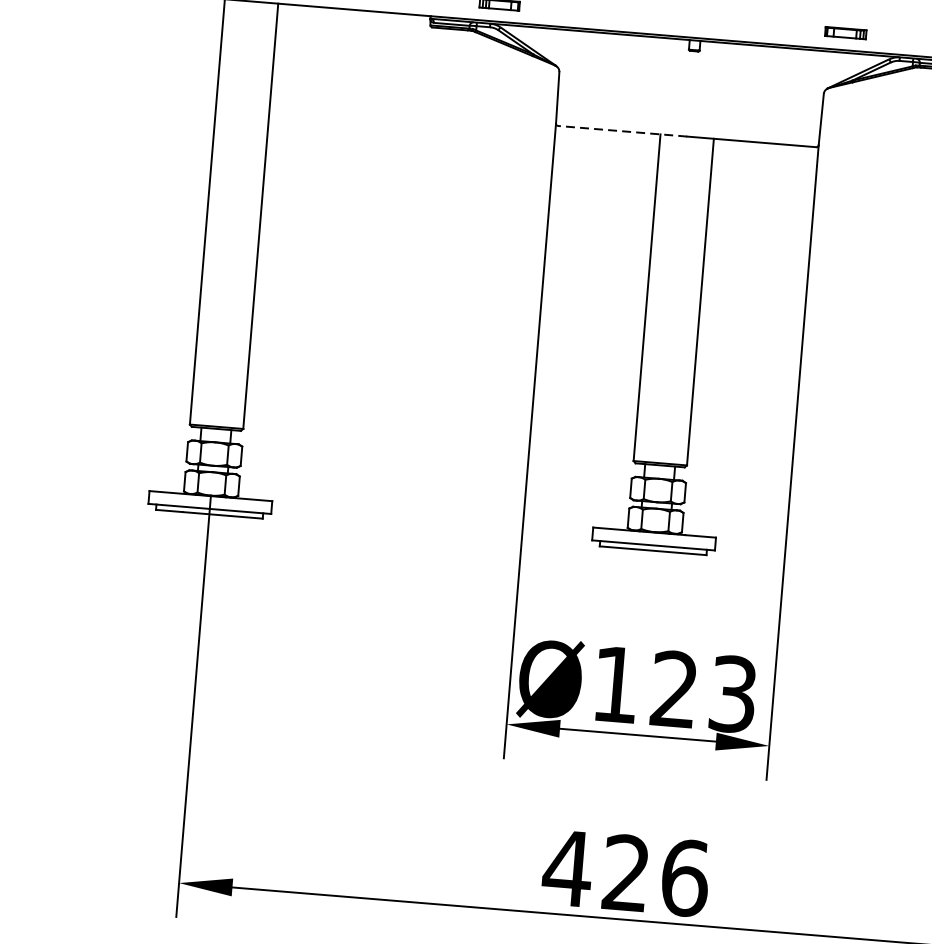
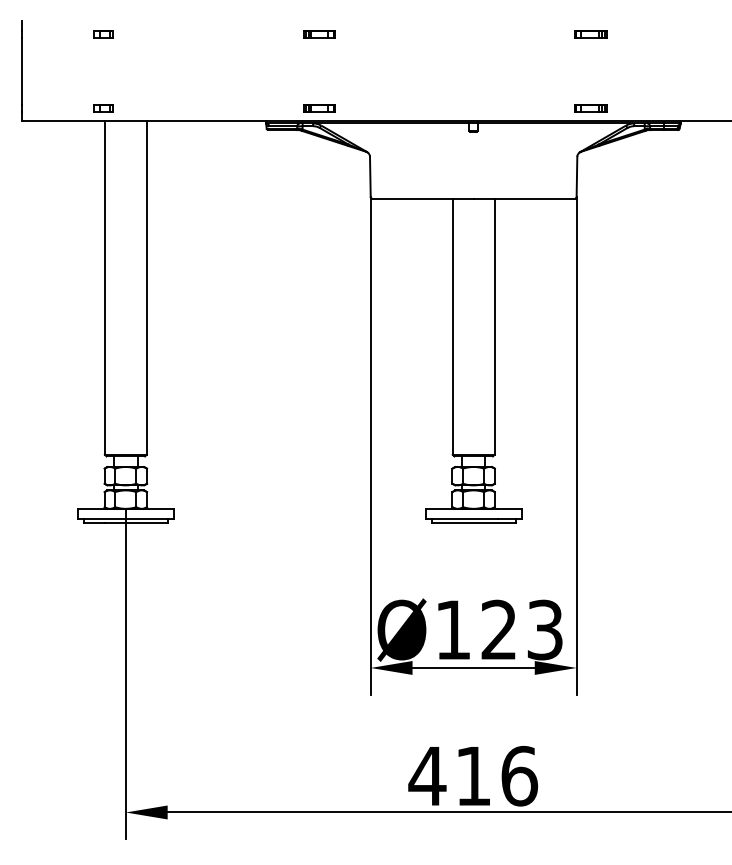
line: (623, 131) -> (423, 198), dashed -> solid
text: (625, 872) -> (472, 775), 426 -> 416

